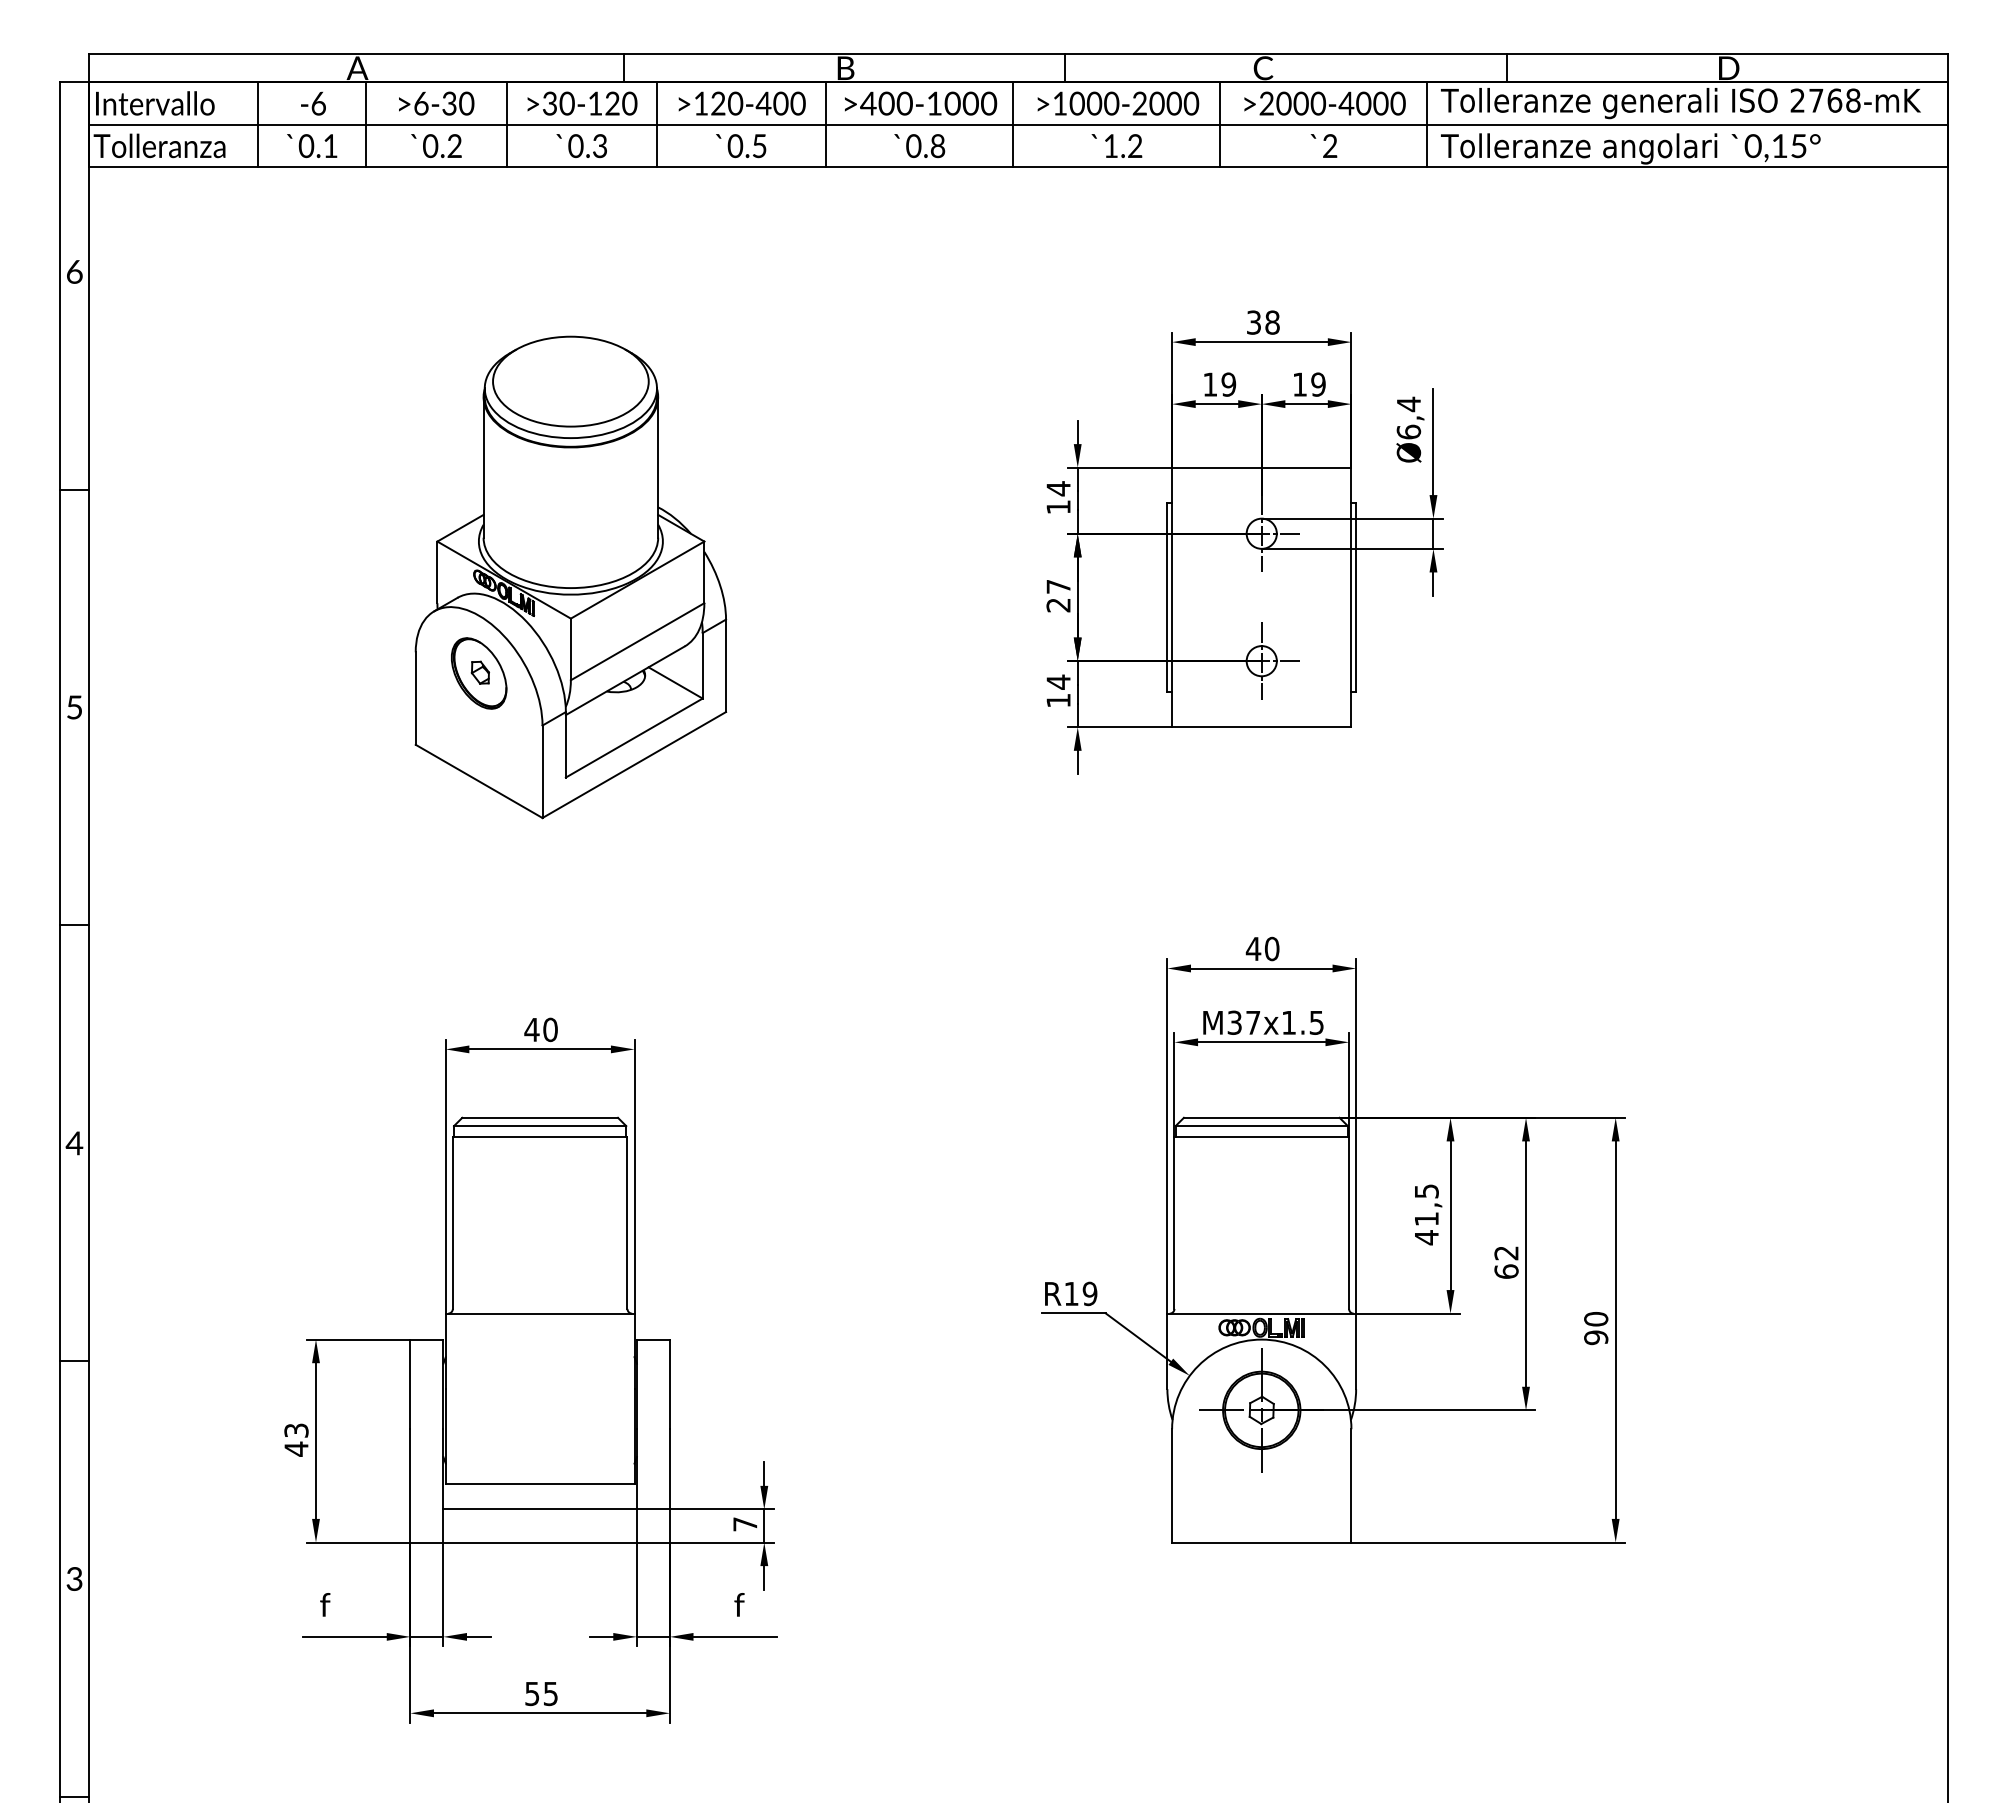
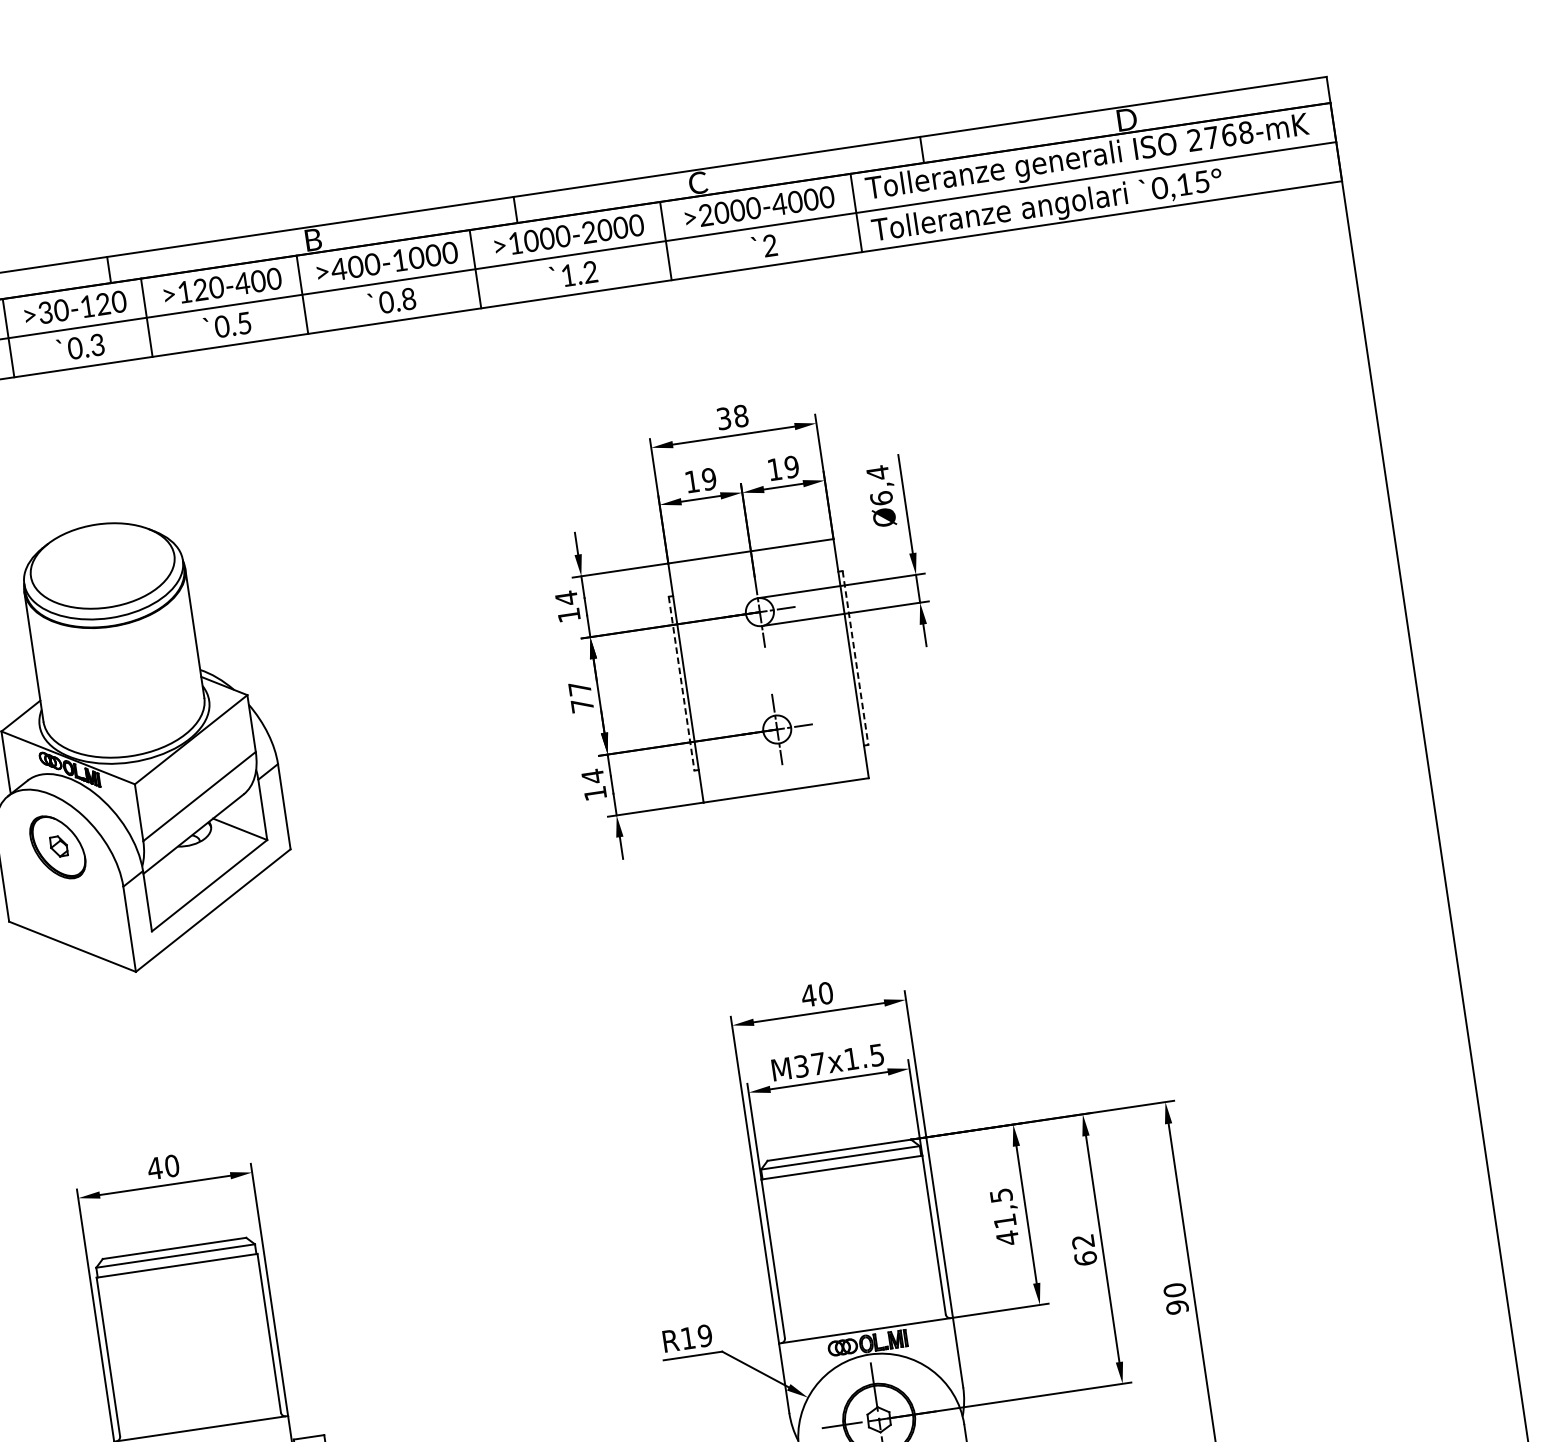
line: (1167, 597) -> (681, 683), solid -> dashed
line: (1356, 597) -> (855, 657), solid -> dashed
text: (1058, 605) -> (582, 705), 27 -> 77

